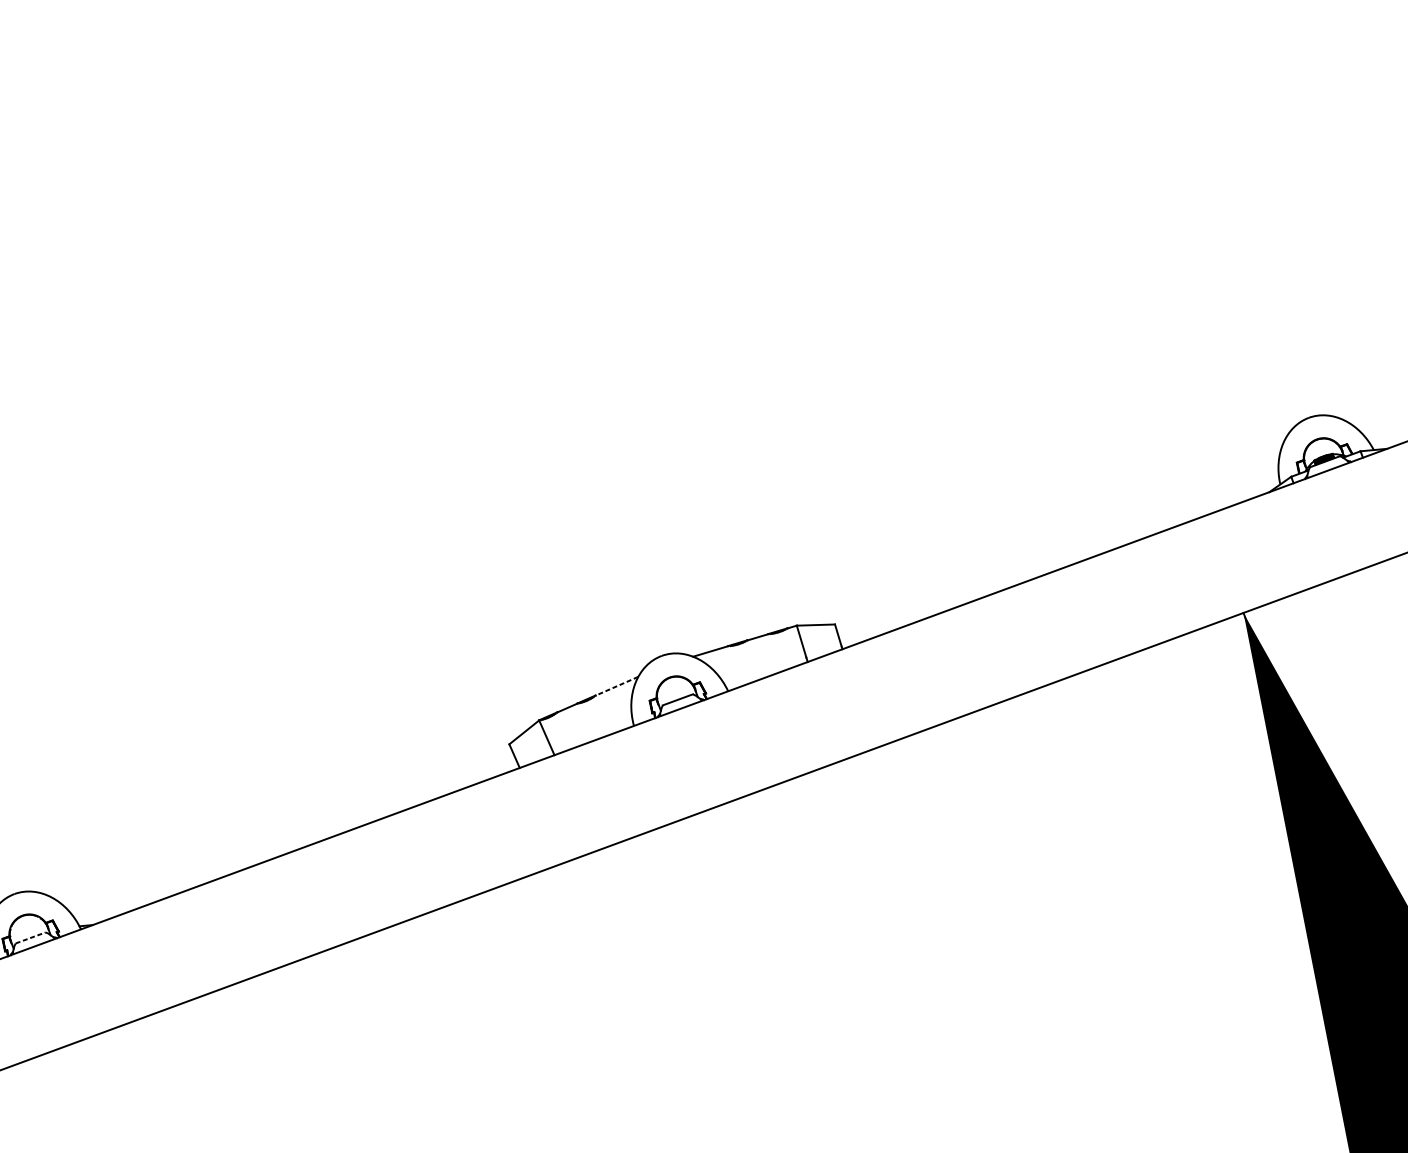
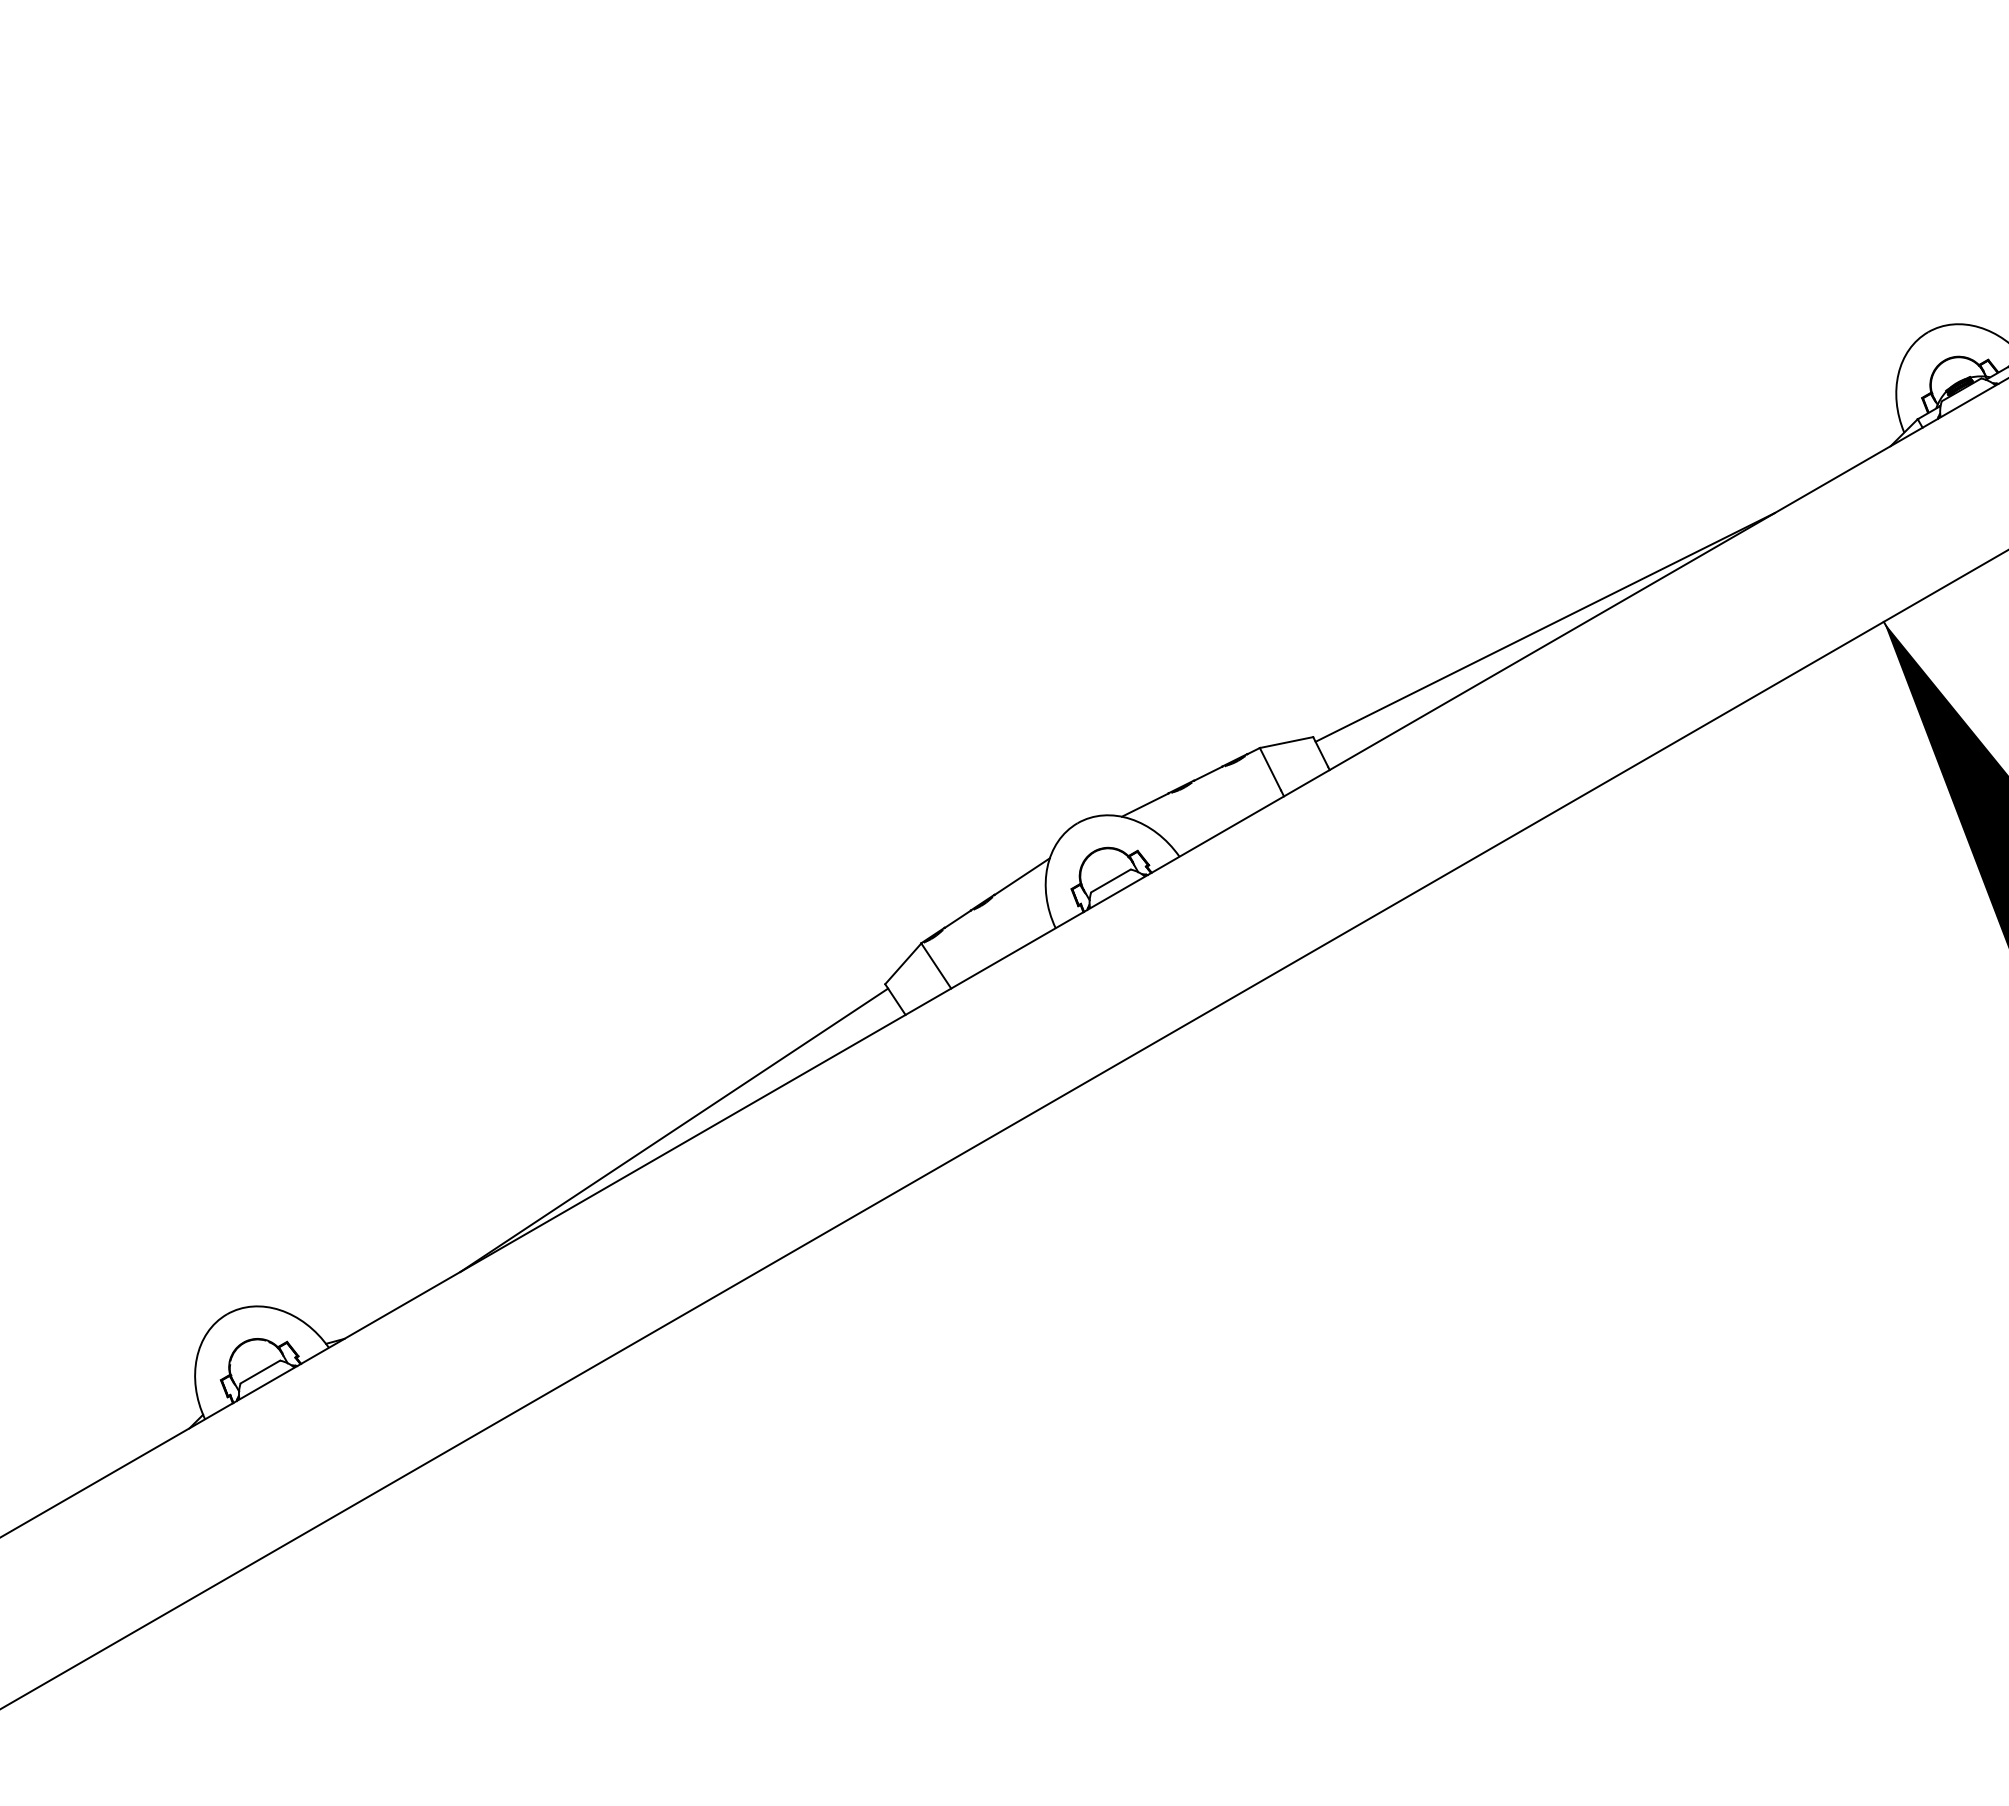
line: (1008, 576) -> (1544, 627), added
line: (616, 686) -> (1021, 876), dashed -> solid
line: (346, 820) -> (674, 1130), added
line: (30, 938) -> (260, 1372), dashed -> solid

